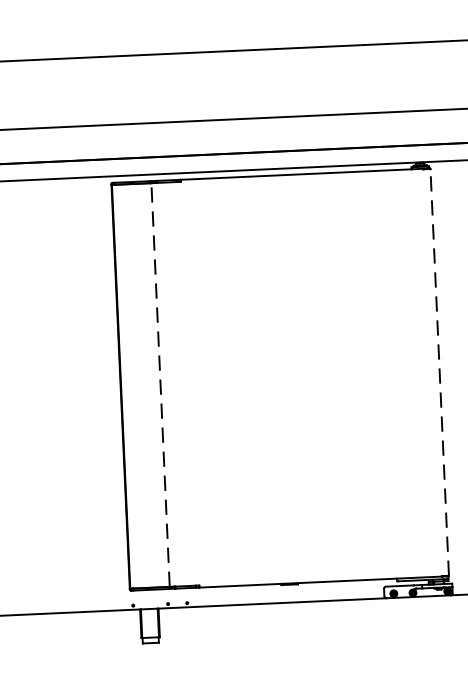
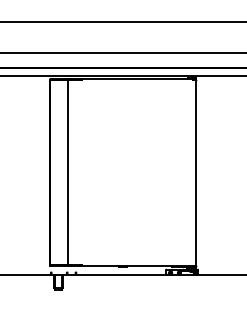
line: (440, 371) -> (196, 172), dashed -> solid
line: (160, 384) -> (68, 172), dashed -> solid

